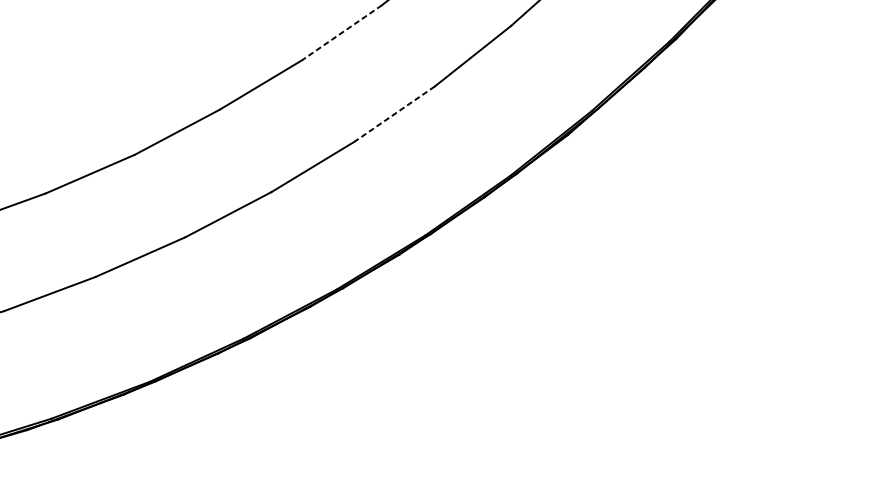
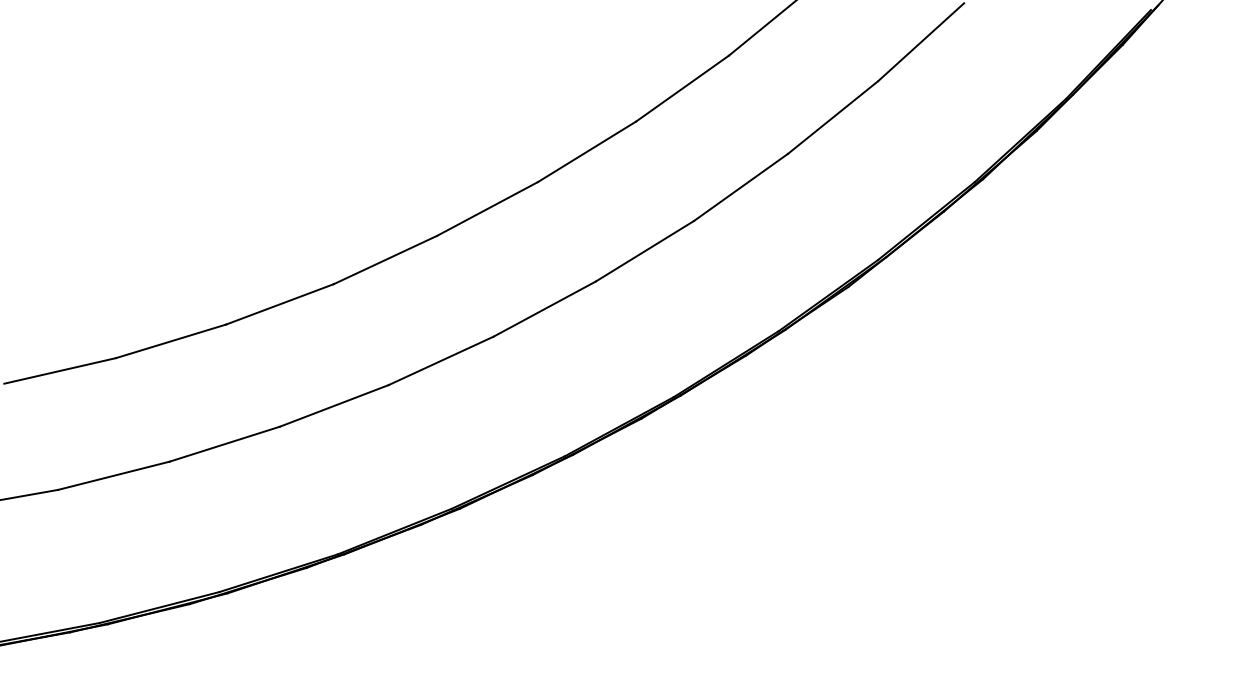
line: (342, 32) -> (587, 151), dashed -> solid
line: (394, 114) -> (644, 251), dashed -> solid

